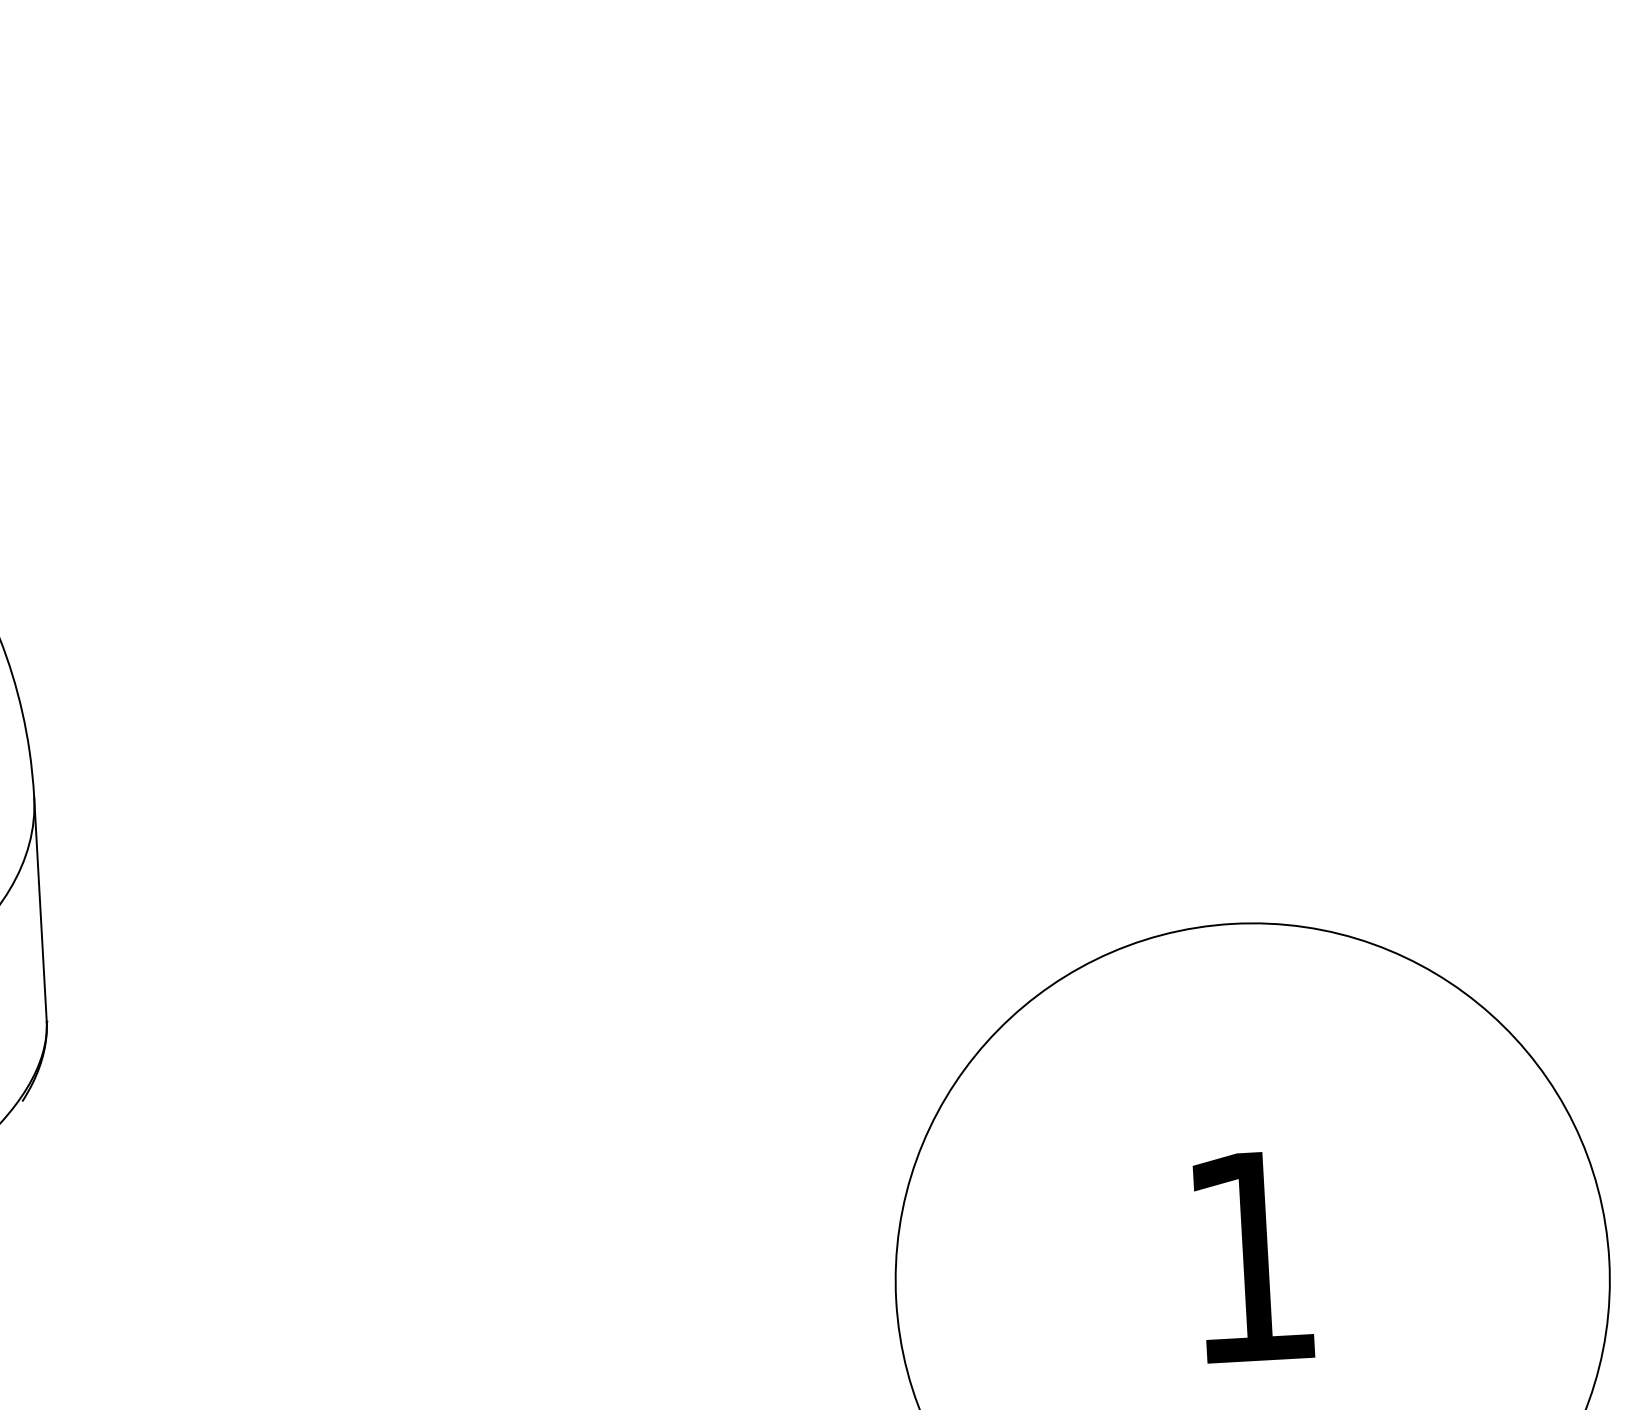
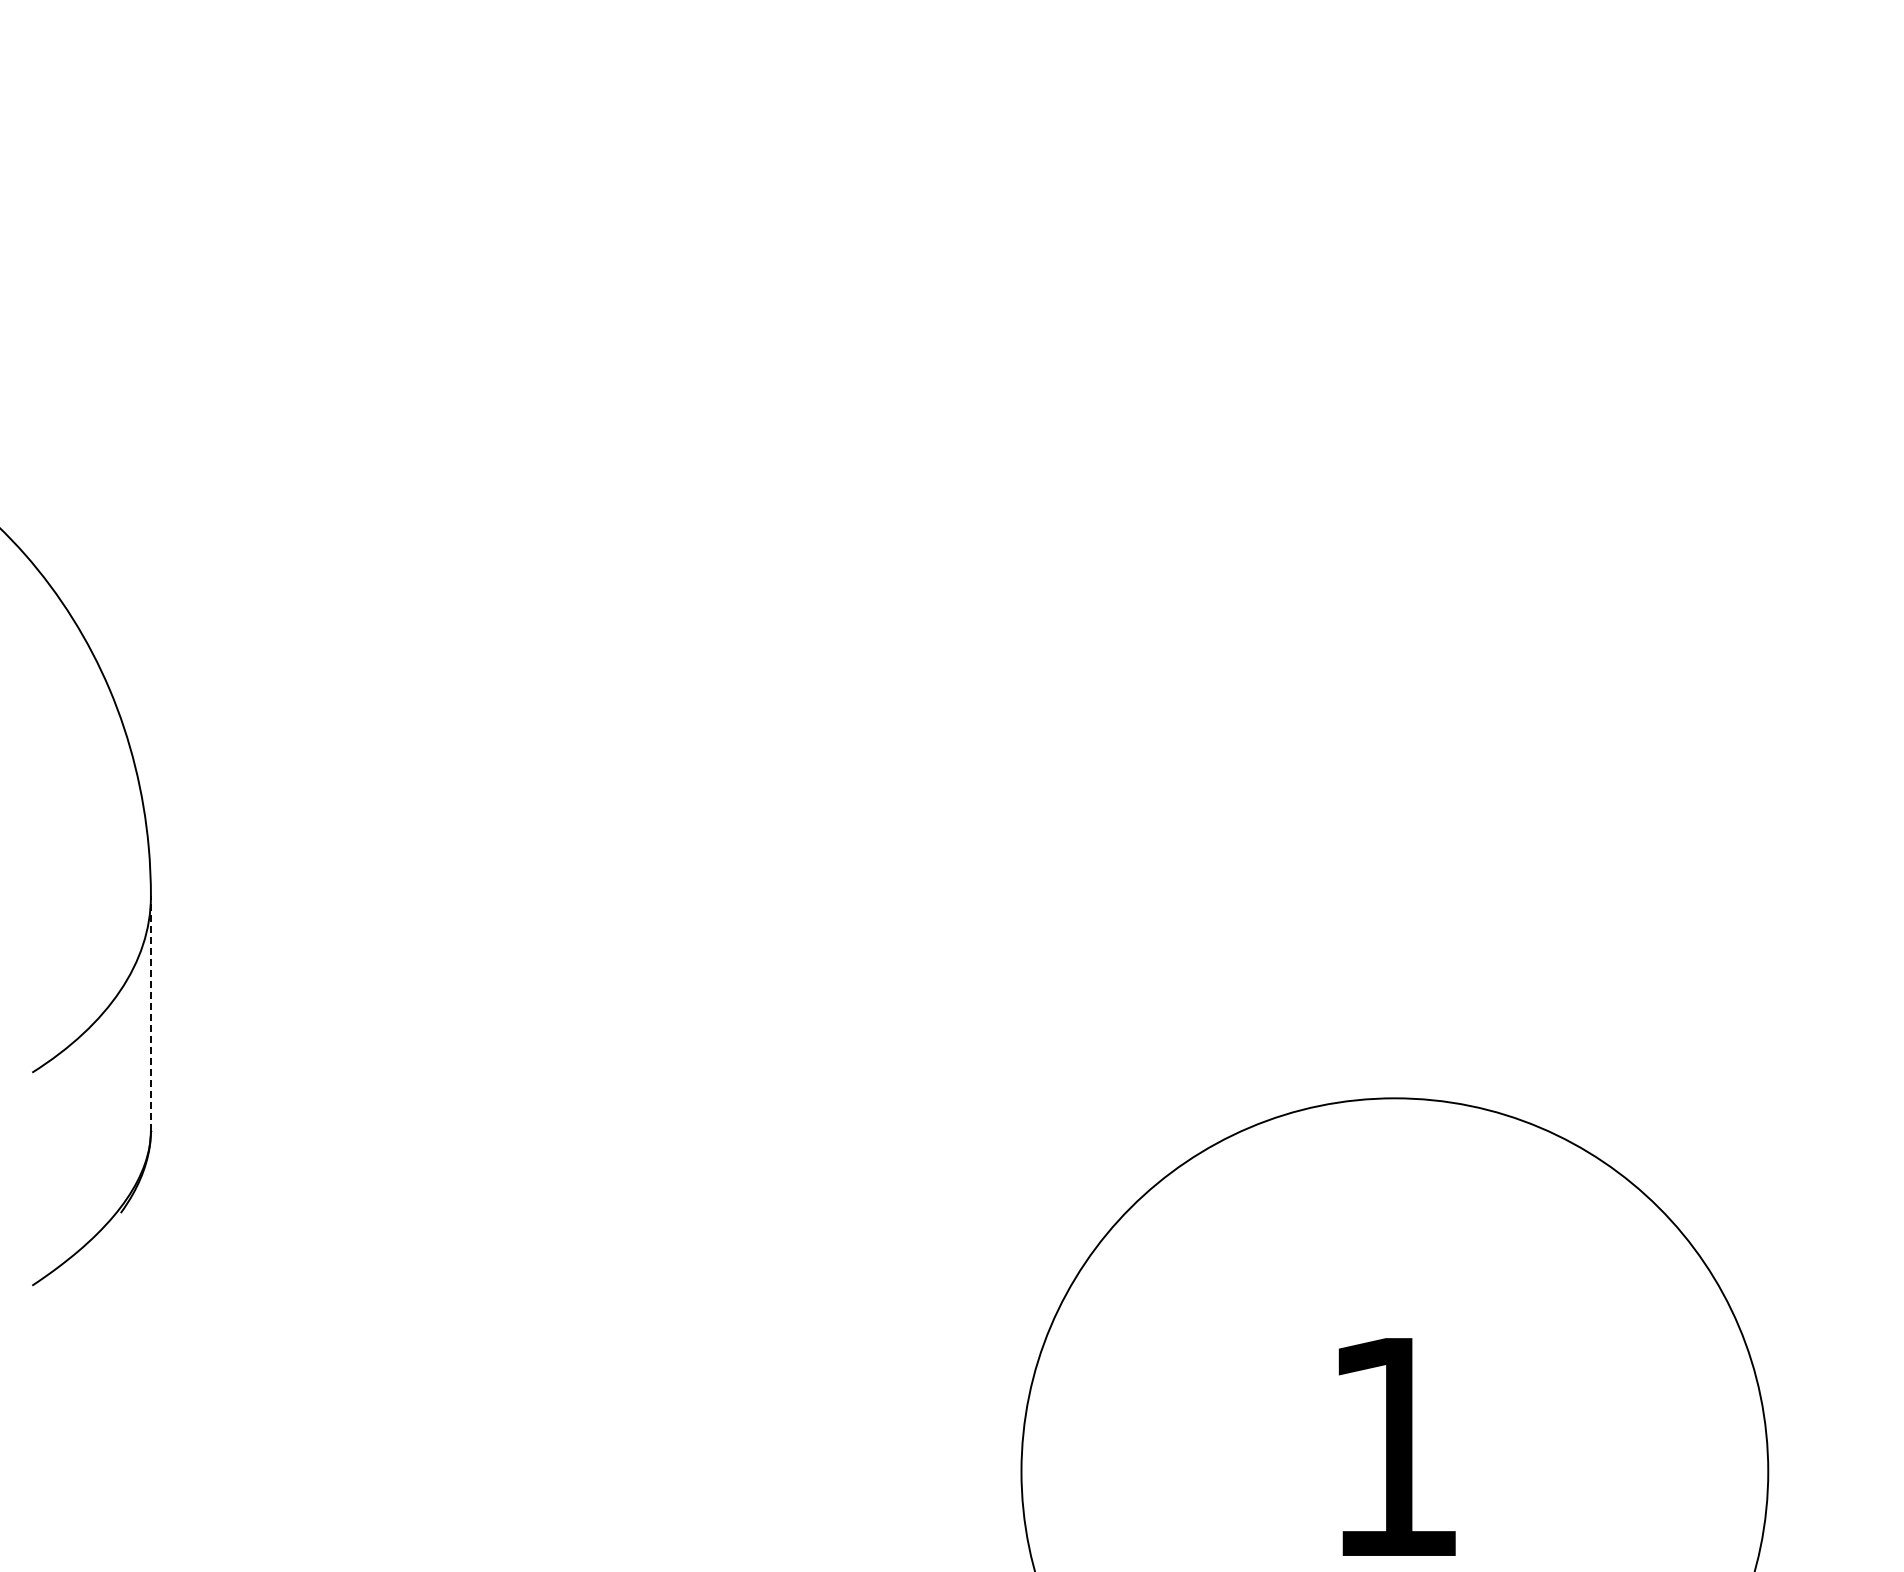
line: (40, 909) -> (150, 1013), solid -> dashed

